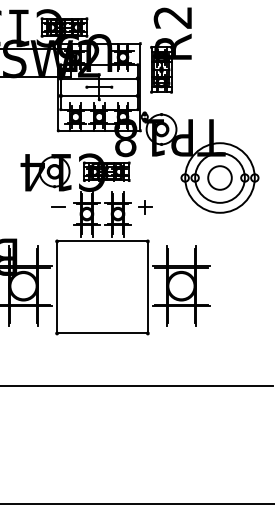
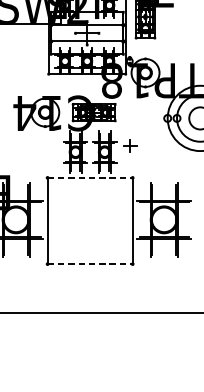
line: (58, 206) -> (48, 145), removed
line: (102, 241) -> (90, 177), solid -> dashed
line: (102, 333) -> (90, 264), solid -> dashed

